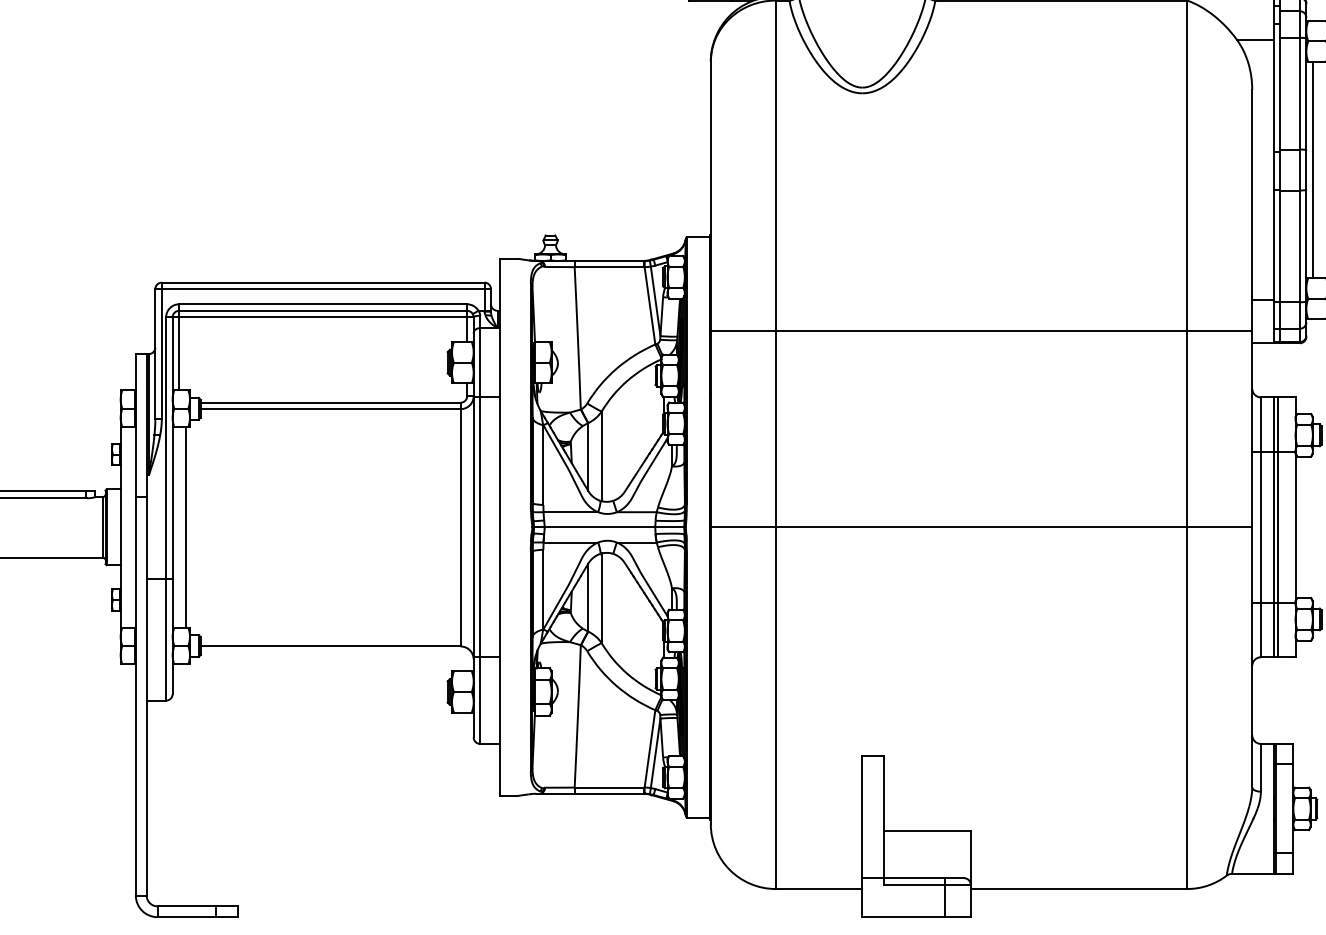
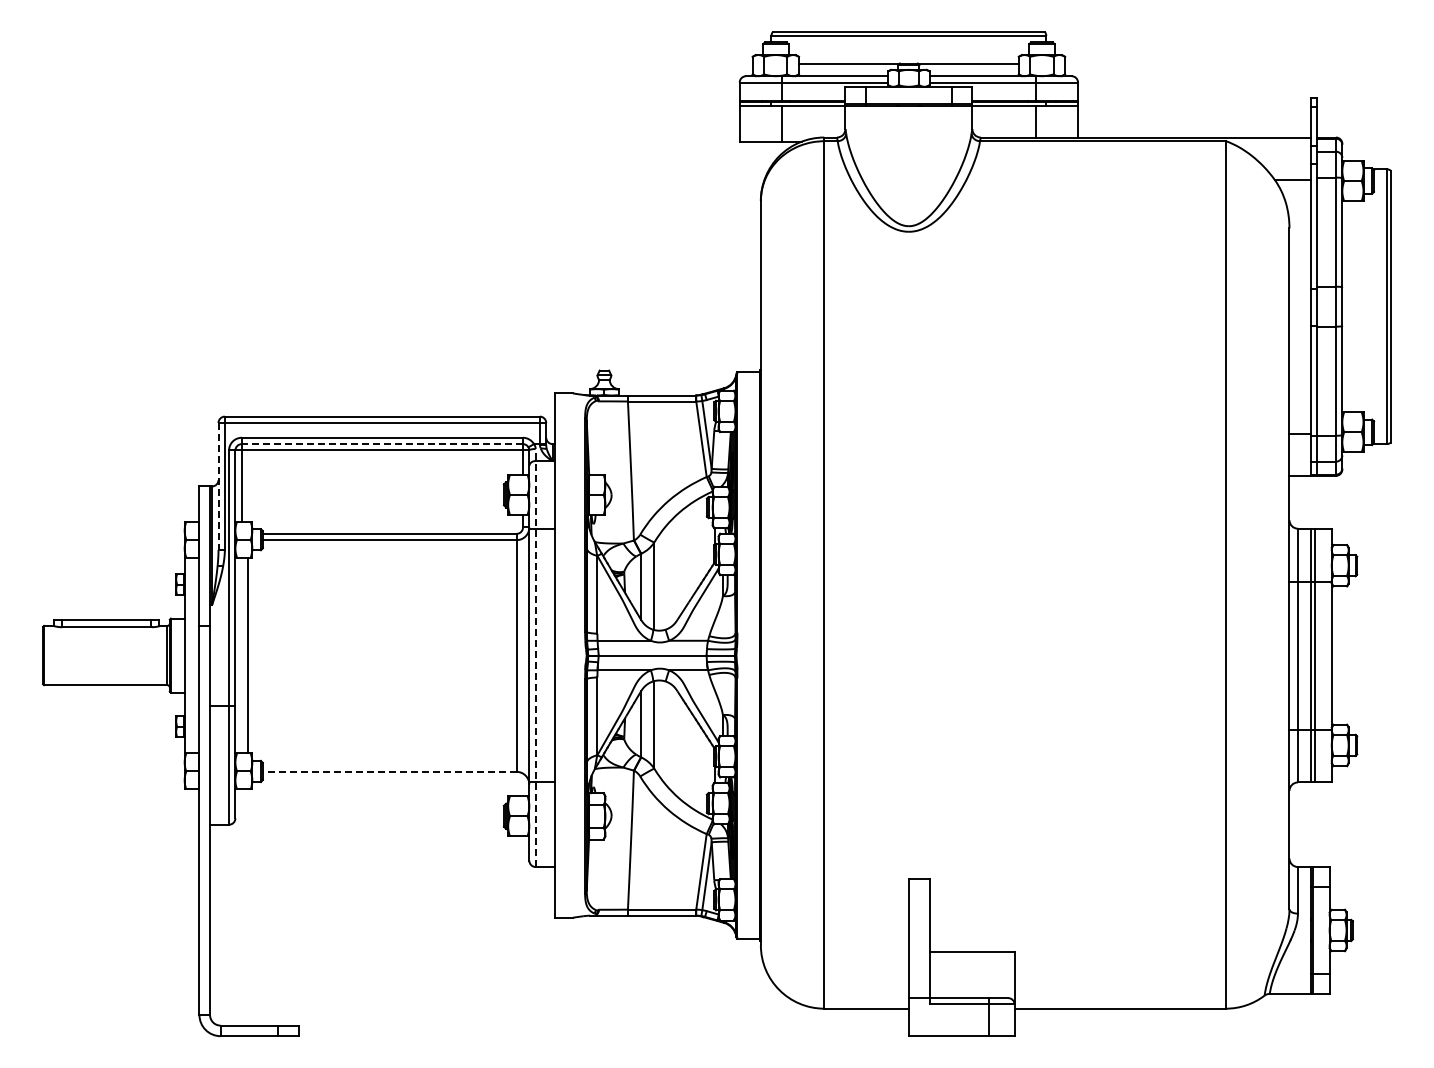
line: (1312, 169) -> (1348, 306), removed
line: (323, 311) -> (382, 444), solid -> dashed
line: (980, 330) -> (1024, 463), removed
line: (155, 354) -> (218, 486), solid -> dashed
line: (980, 527) -> (1024, 655), removed
line: (479, 529) -> (535, 657), solid -> dashed
line: (330, 646) -> (389, 771), solid -> dashed

